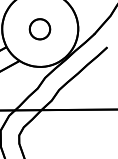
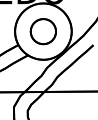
part: (39, 28) -> (42, 31), size x1.67

